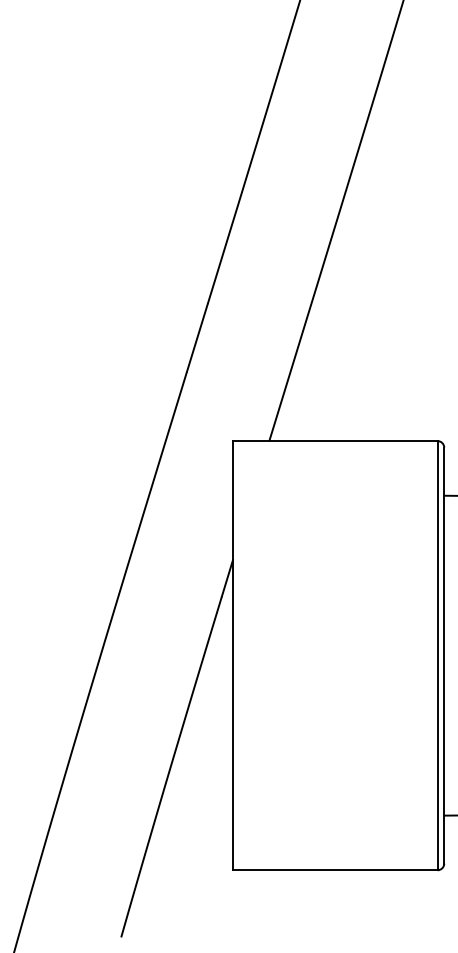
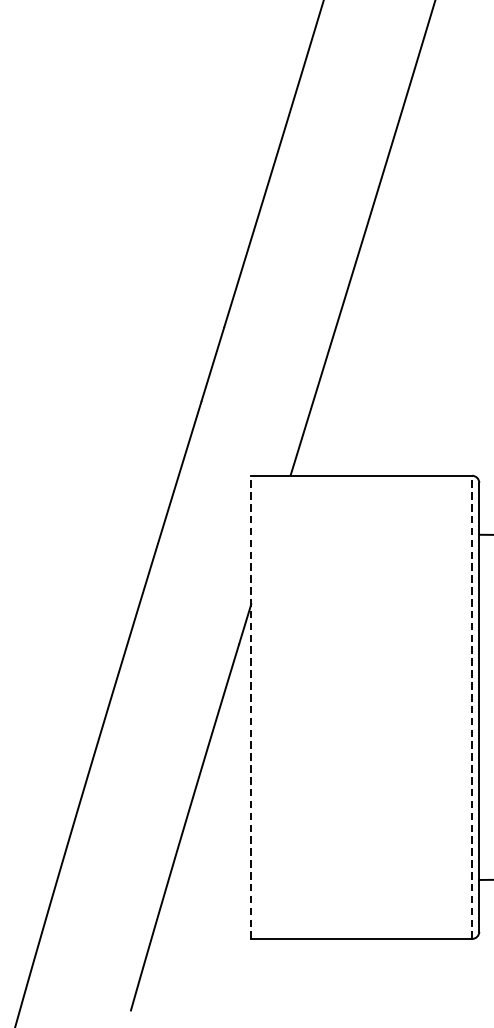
line: (232, 655) -> (250, 707), solid -> dashed
line: (437, 655) -> (472, 707), solid -> dashed

